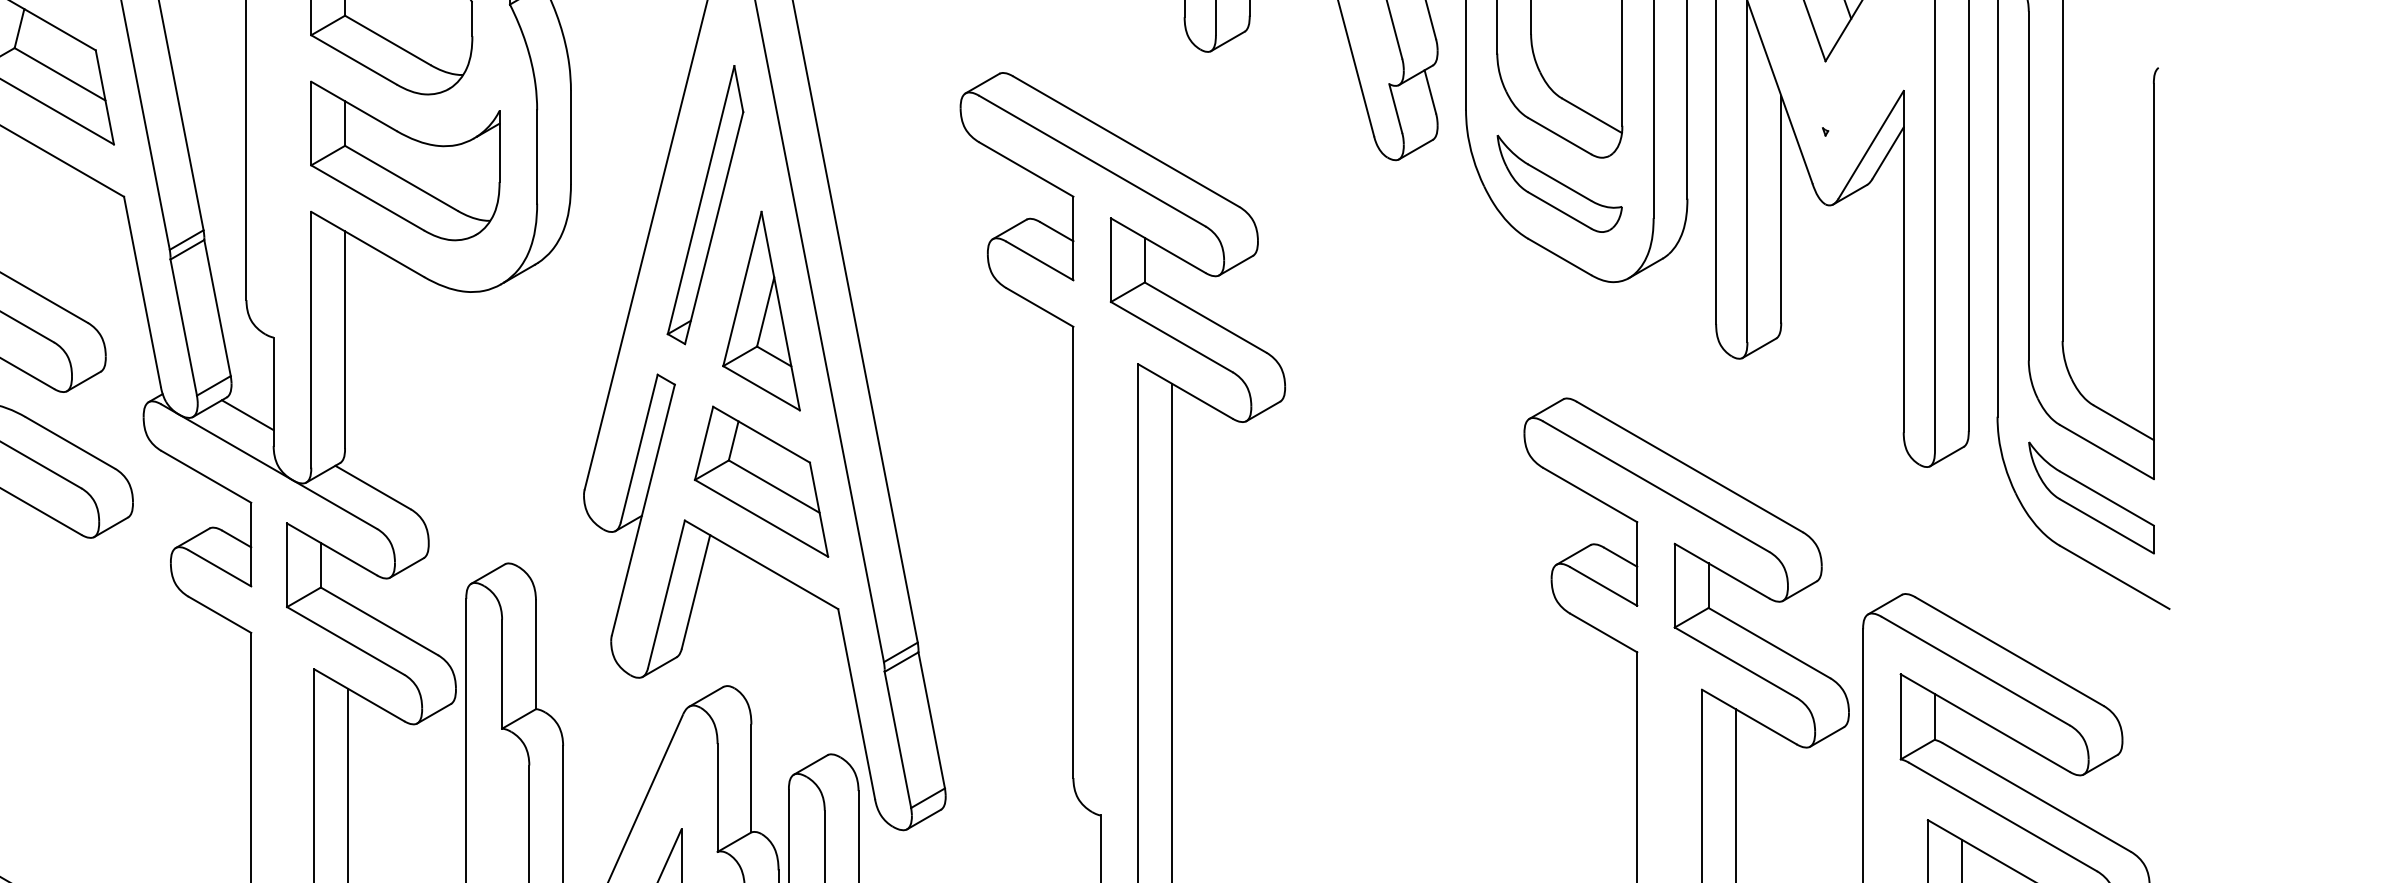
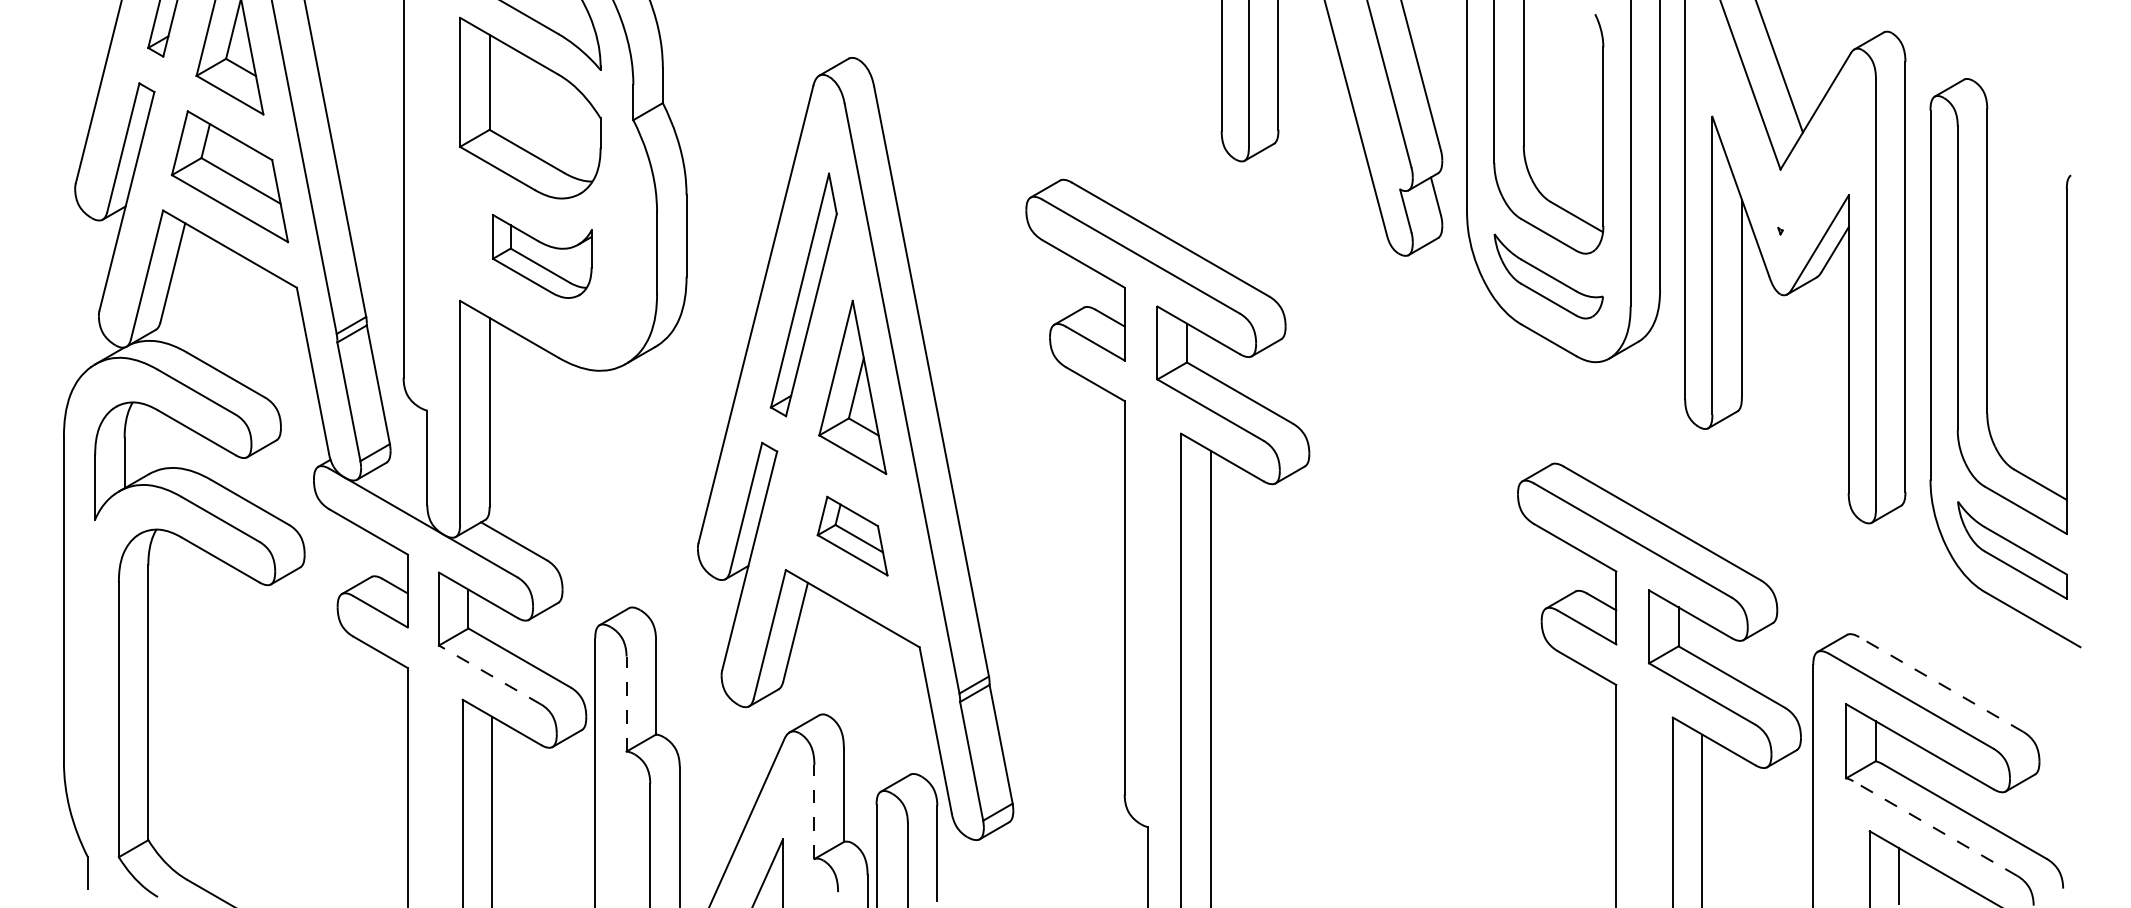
part: (405, 160) -> (542, 256), size x0.6
line: (247, 415) -> (404, 478), removed
part: (761, 480) -> (852, 535), size x0.6
line: (346, 641) -> (490, 675), solid -> dashed
line: (2010, 651) -> (1941, 684), solid -> dashed
line: (502, 674) -> (626, 704), solid -> dashed
line: (717, 797) -> (814, 811), solid -> dashed
line: (2003, 816) -> (1935, 828), solid -> dashed

